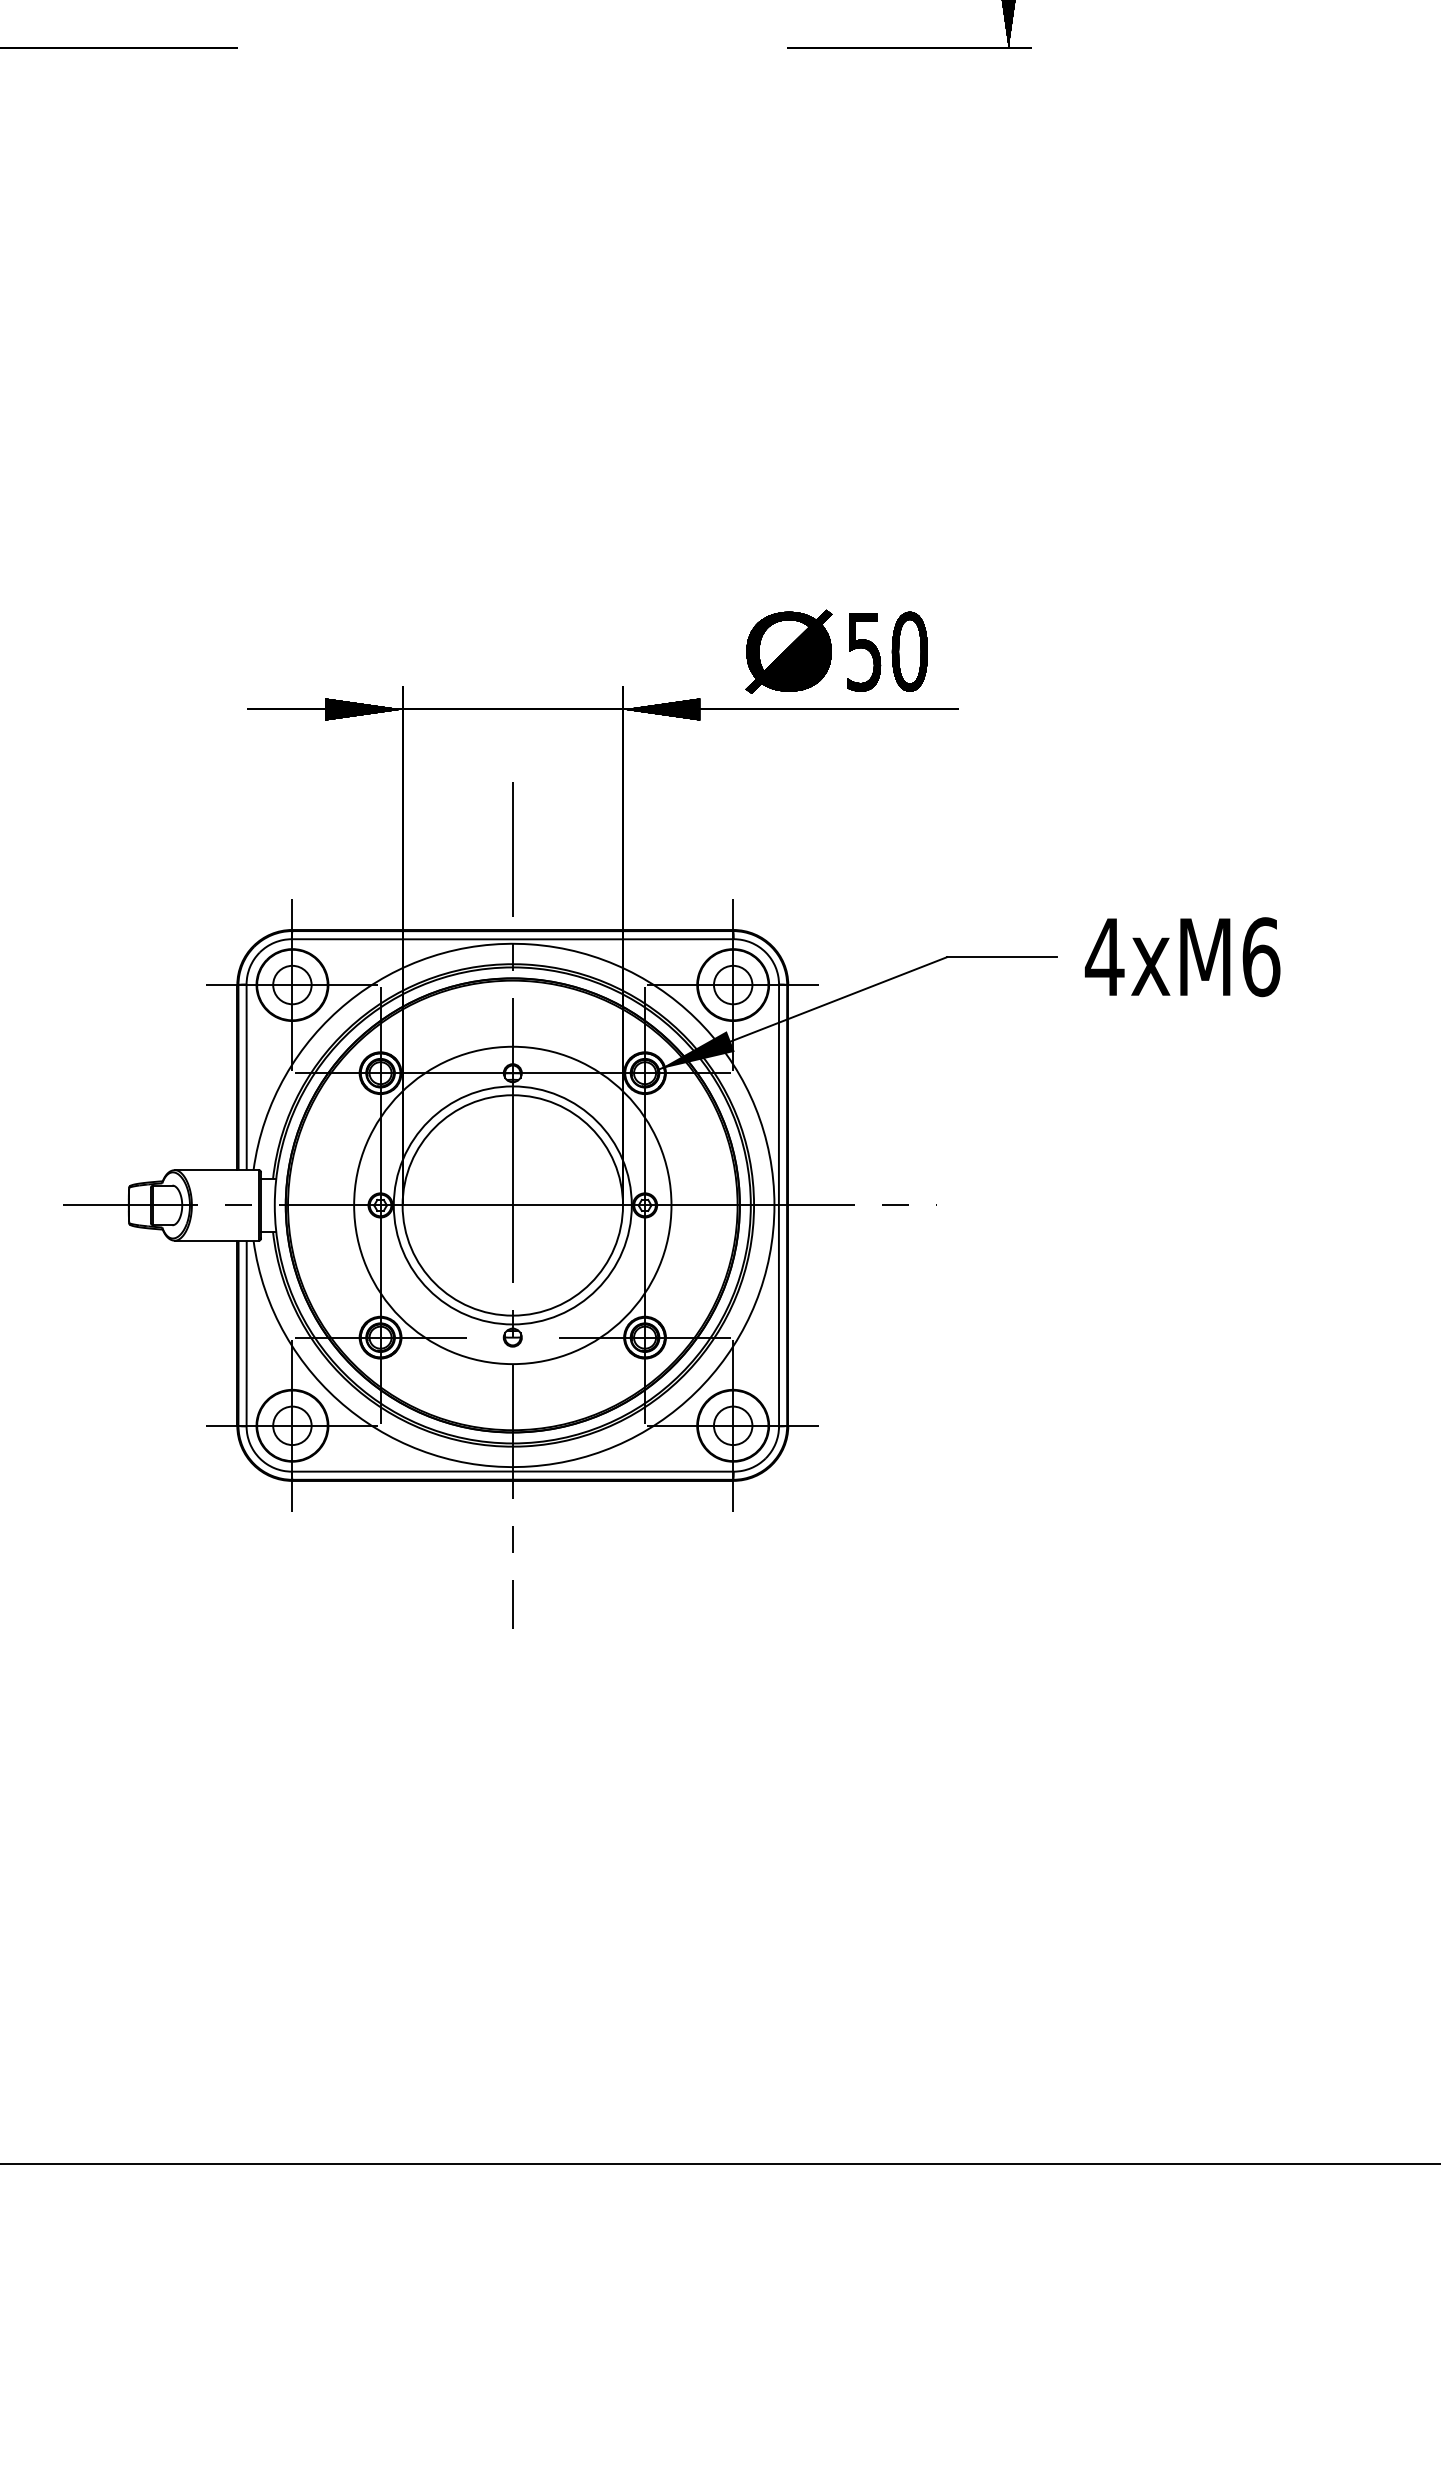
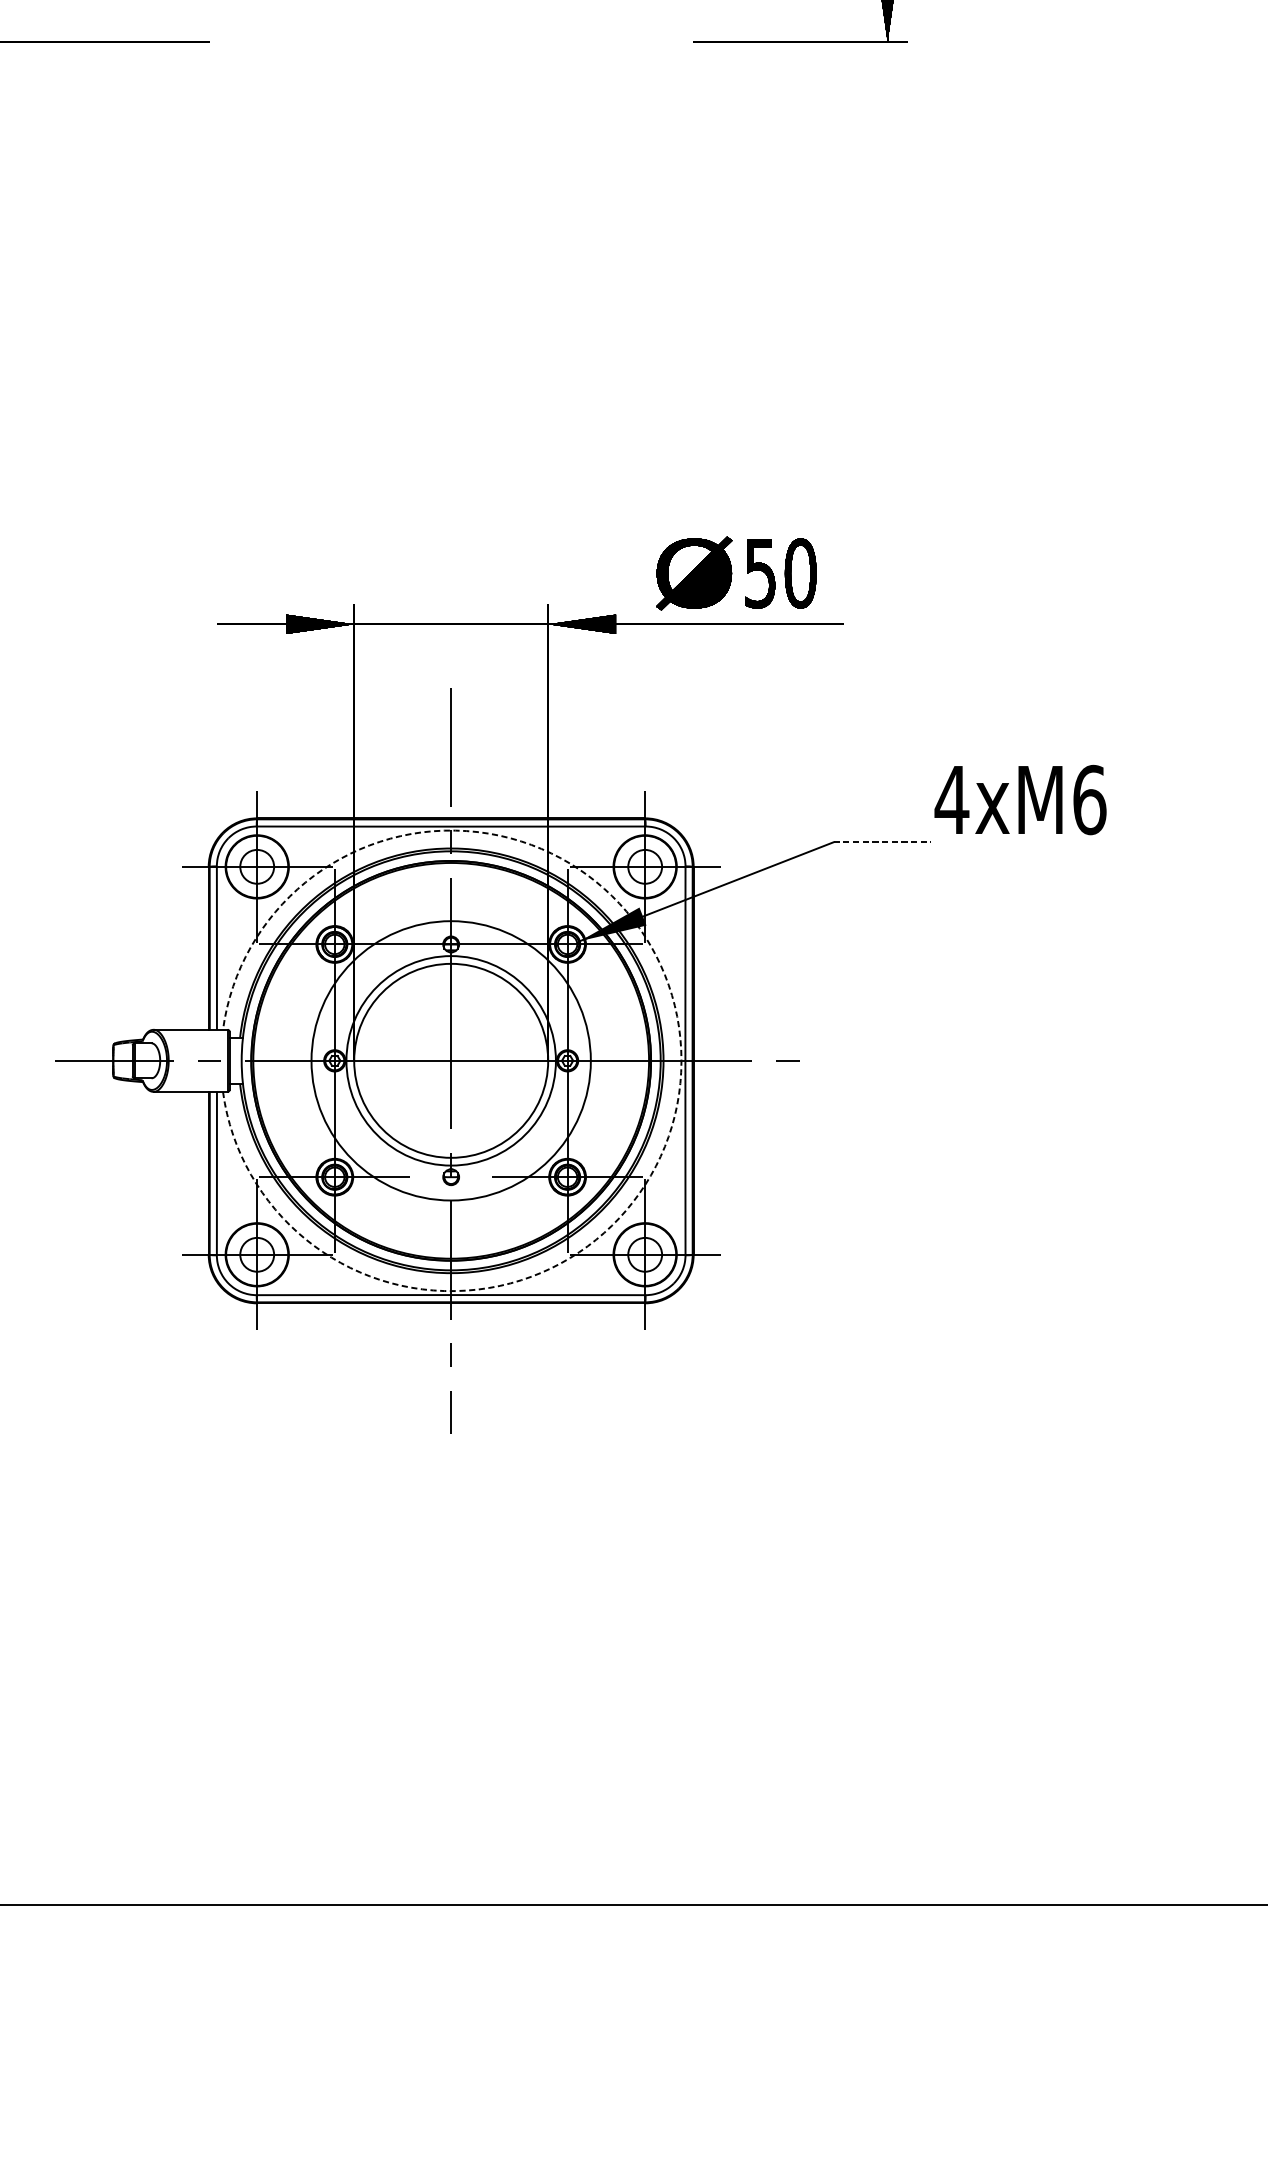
line: (1002, 957) -> (882, 842), solid -> dashed
text: (1182, 957) -> (1020, 800), moved
arc: (774, 1205) -> (681, 1060), solid -> dashed

